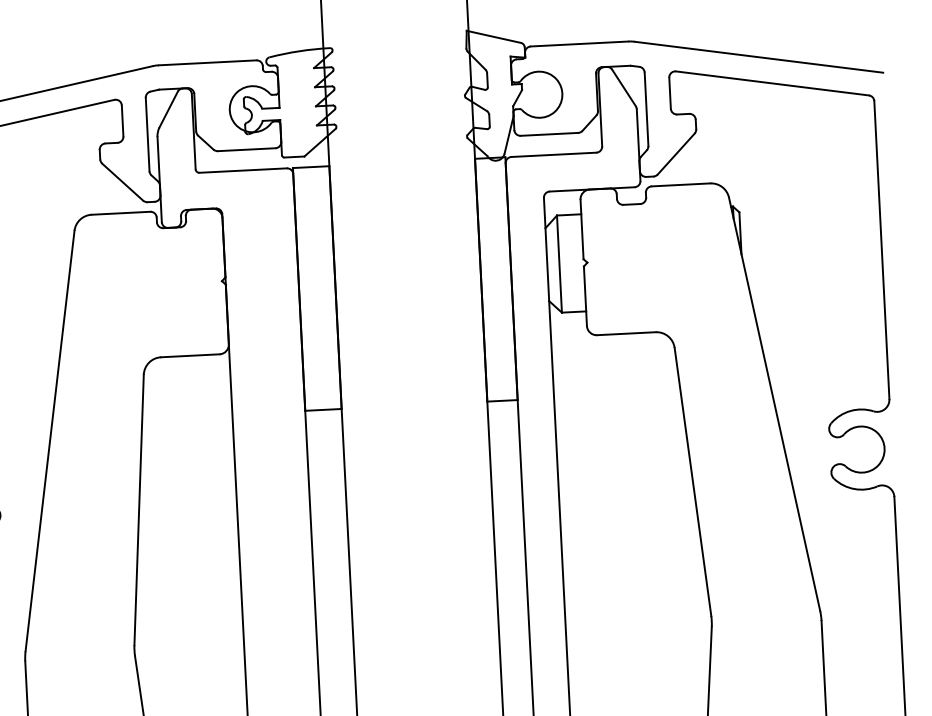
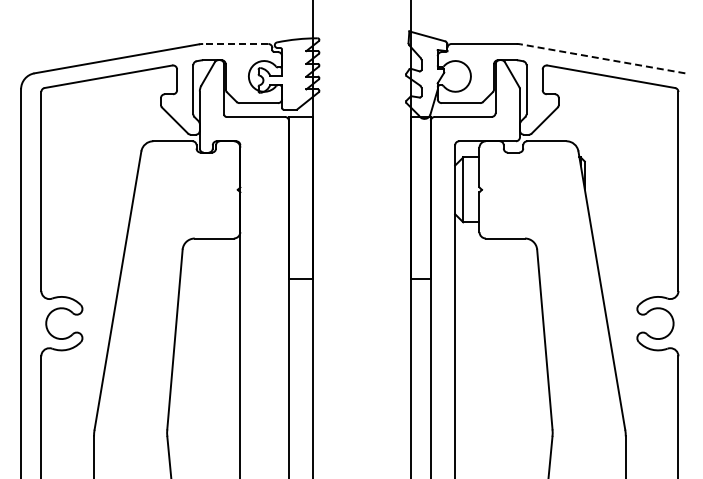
line: (758, 56) -> (602, 58), solid -> dashed
line: (207, 62) -> (235, 43), solid -> dashed

